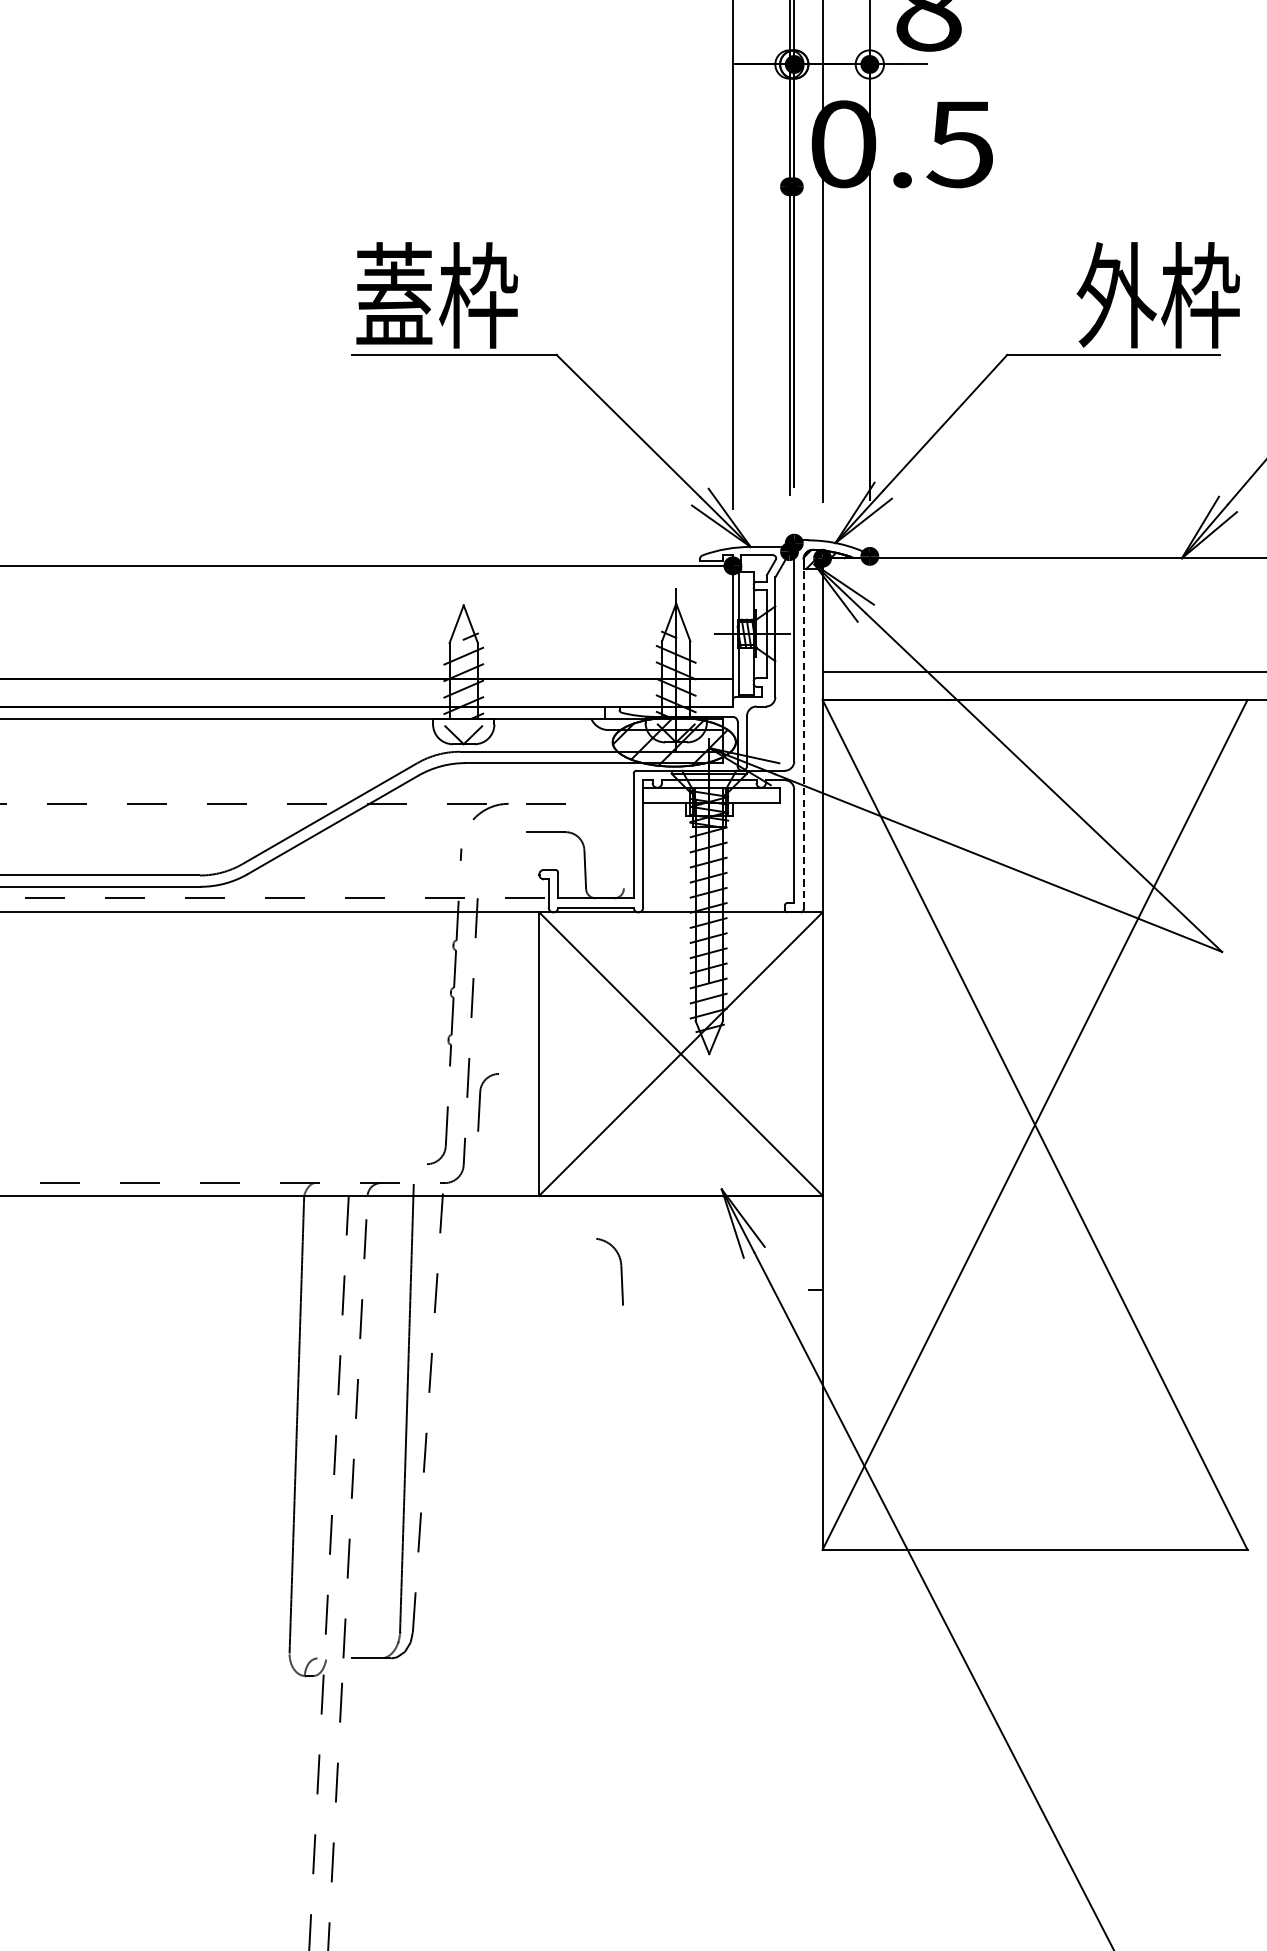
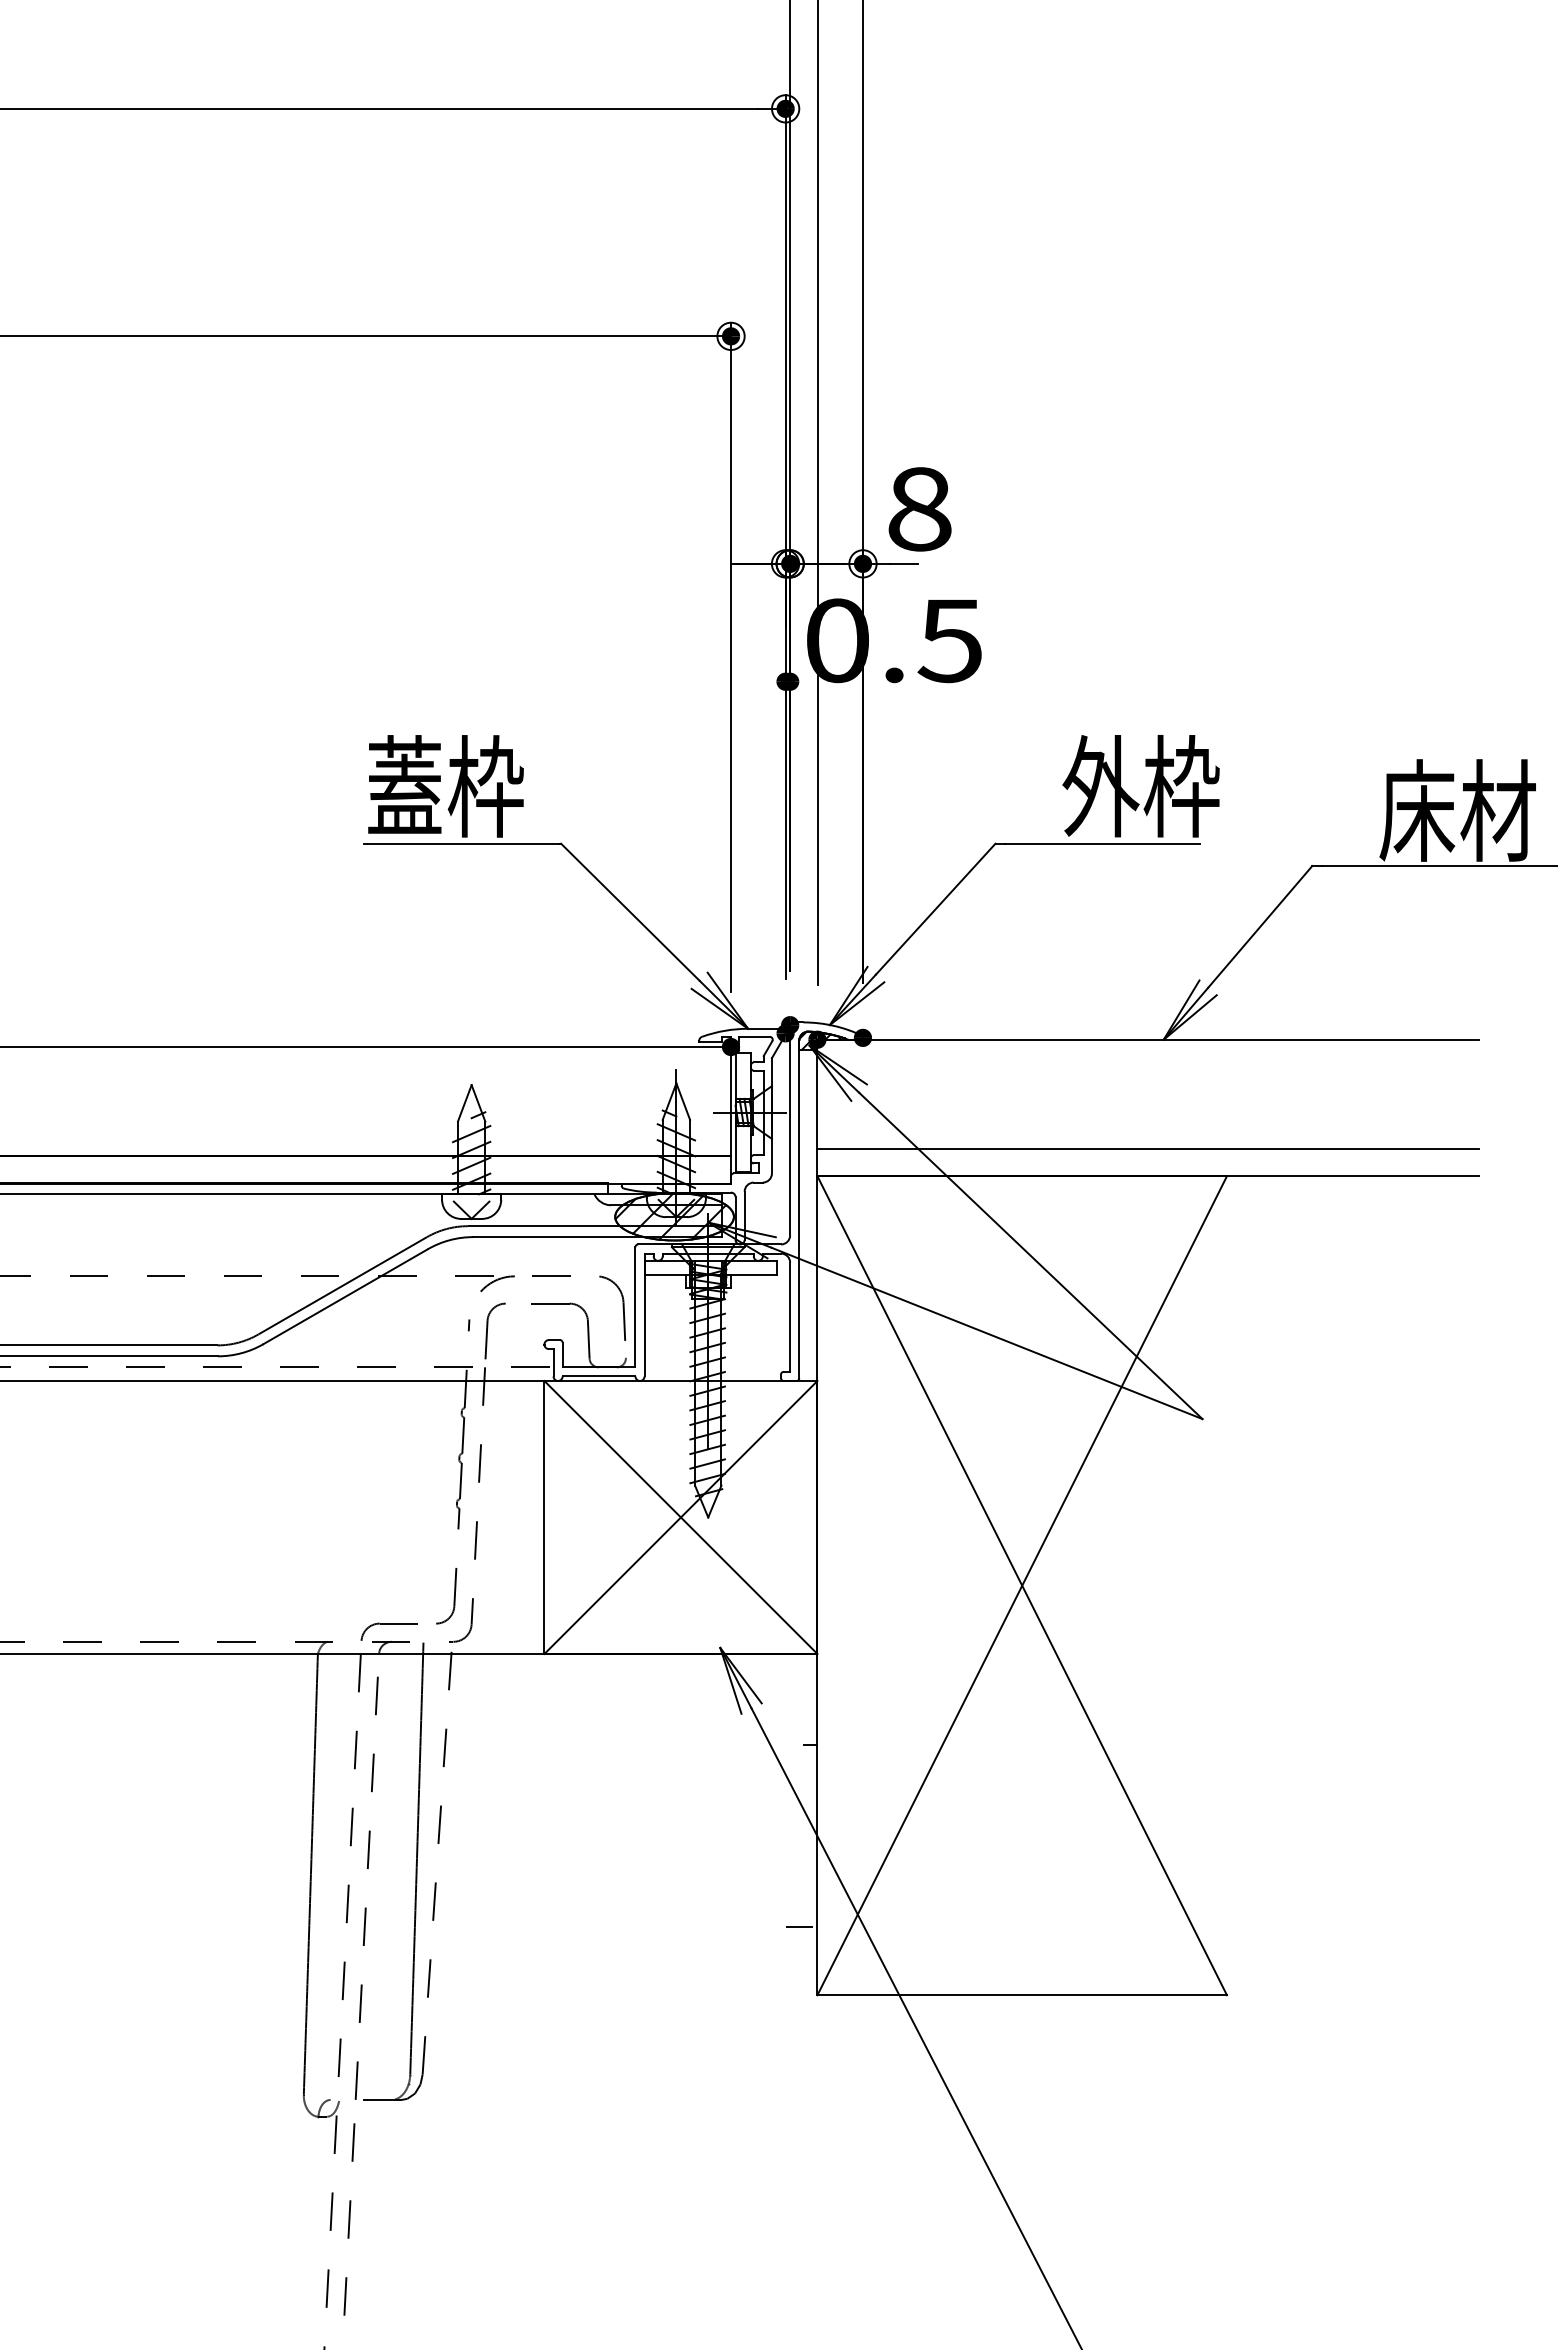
line: (803, 734) -> (799, 1209), dashed -> solid
part: (481, 1098) -> (488, 1327), moved
part: (377, 1165) -> (388, 1624), added
part: (620, 1270) -> (622, 1307), moved
line: (802, 1479) -> (798, 1927), added

